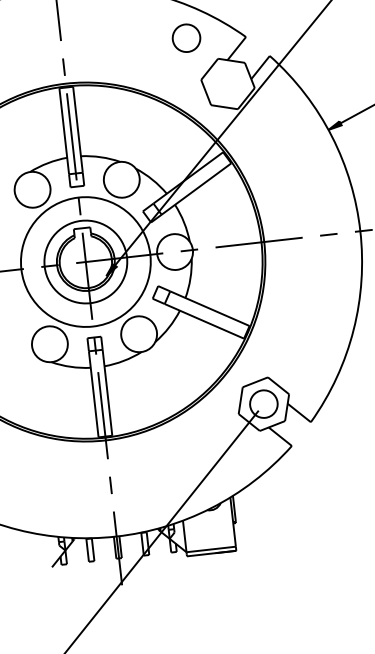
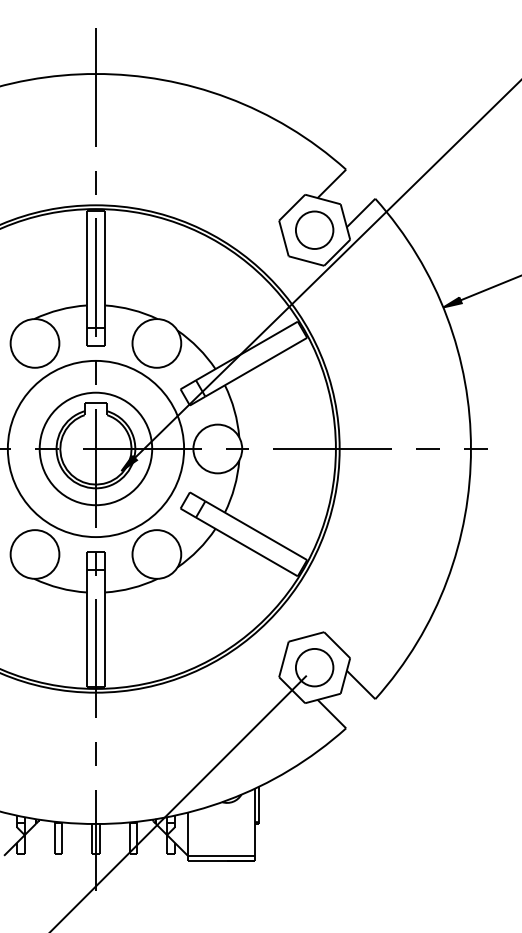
part: (186, 37) -> (314, 229), moved

